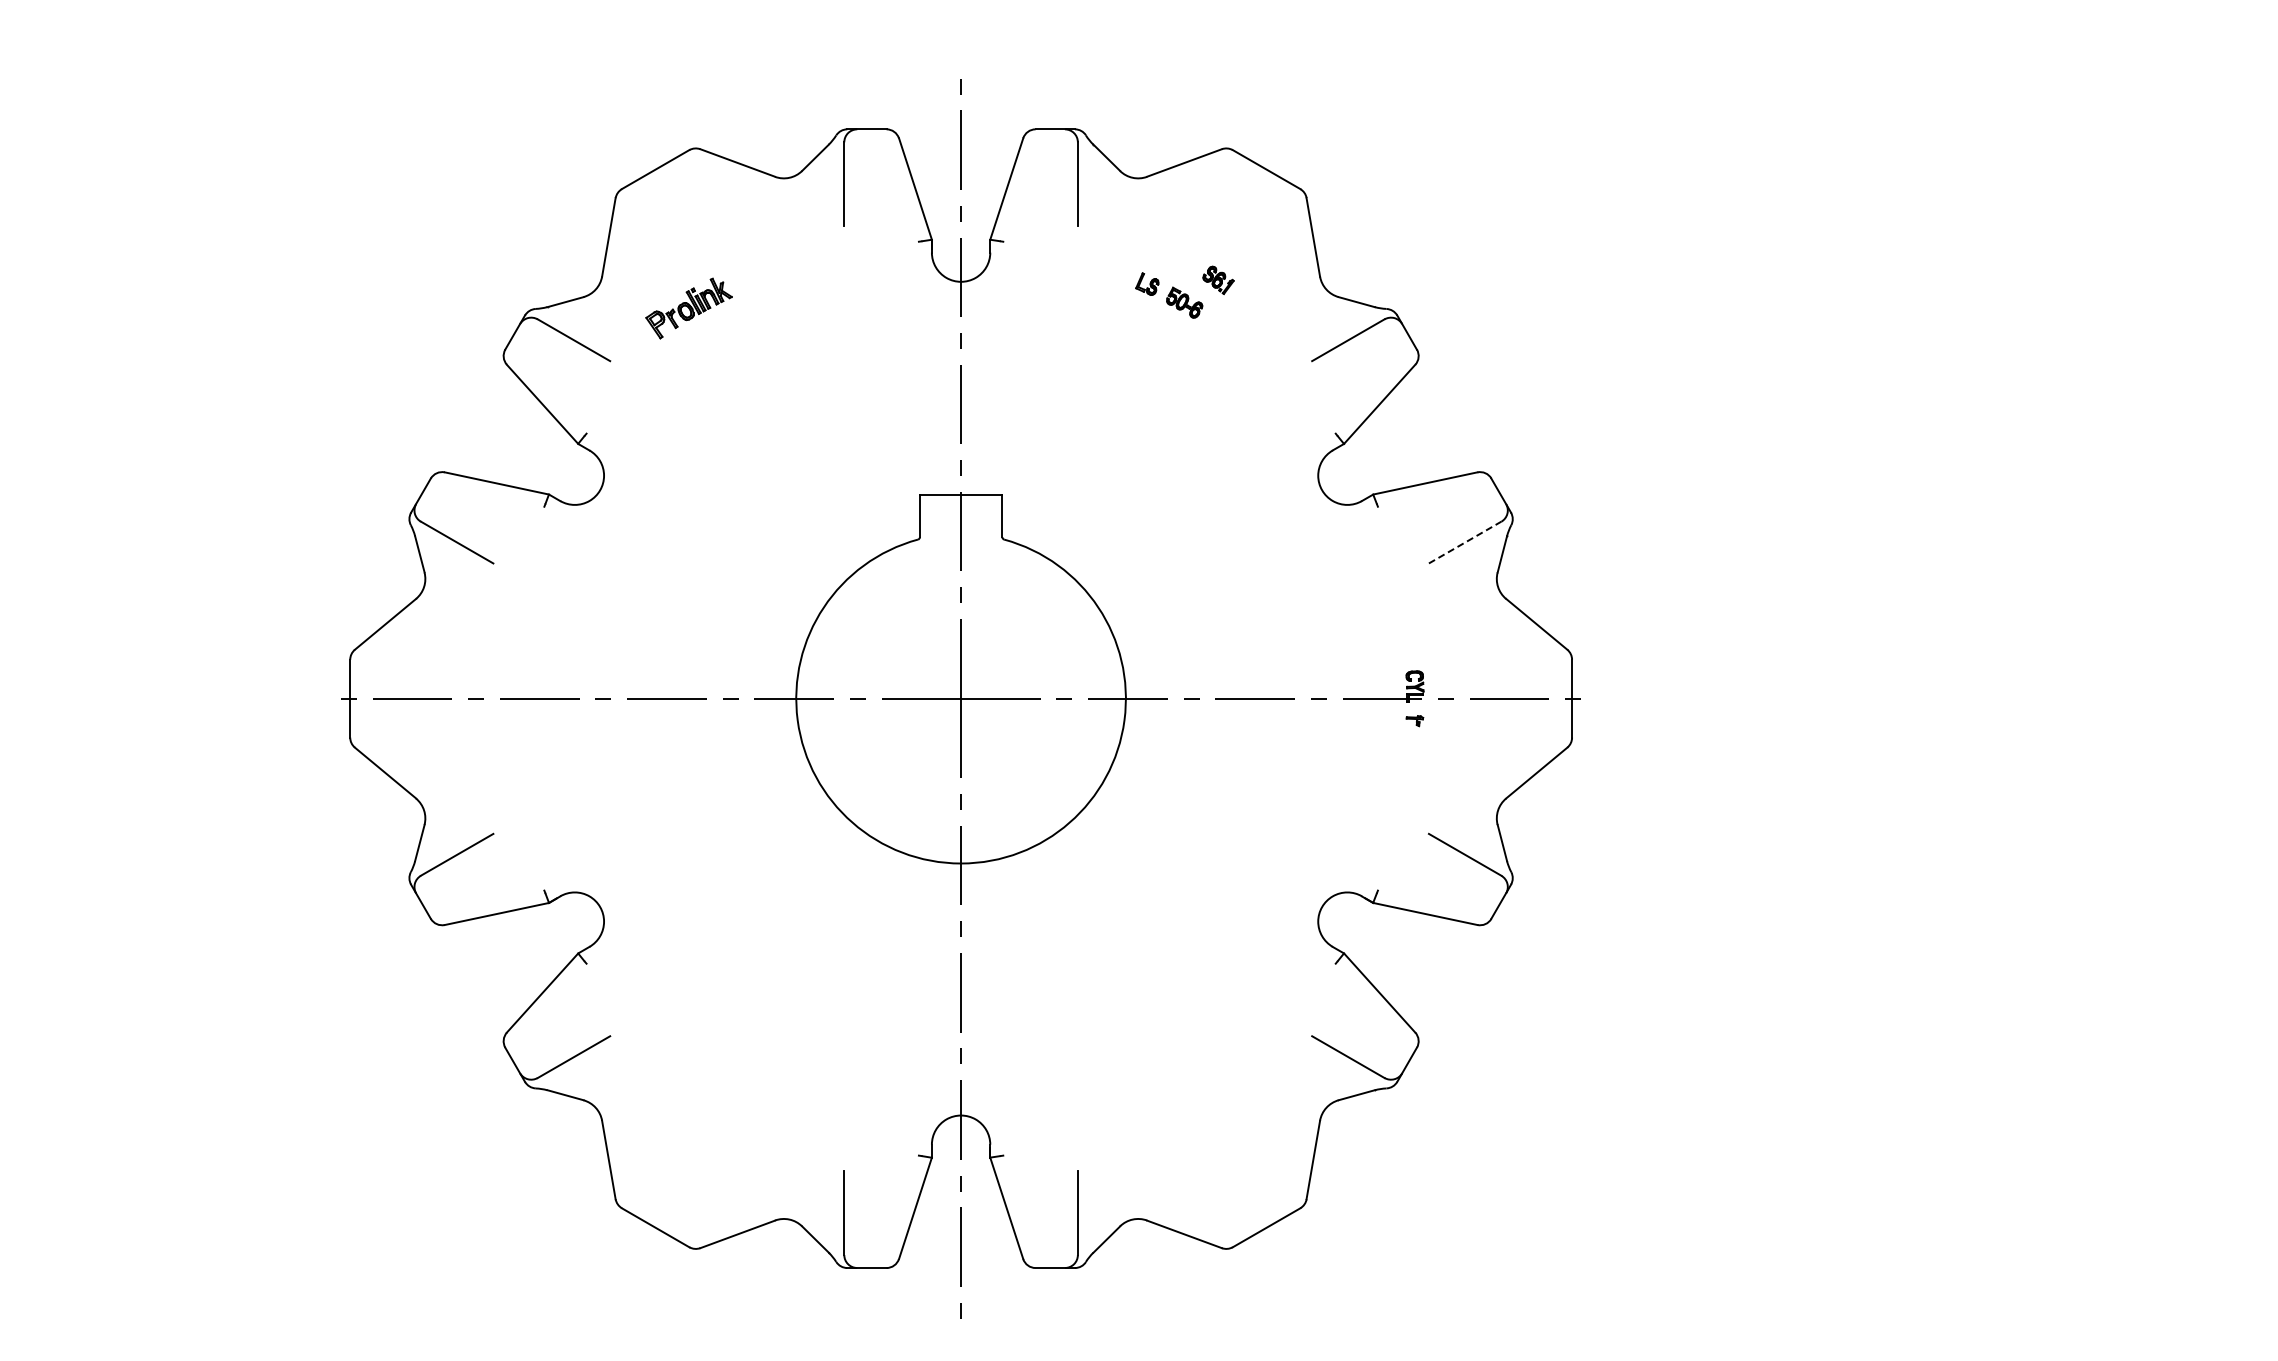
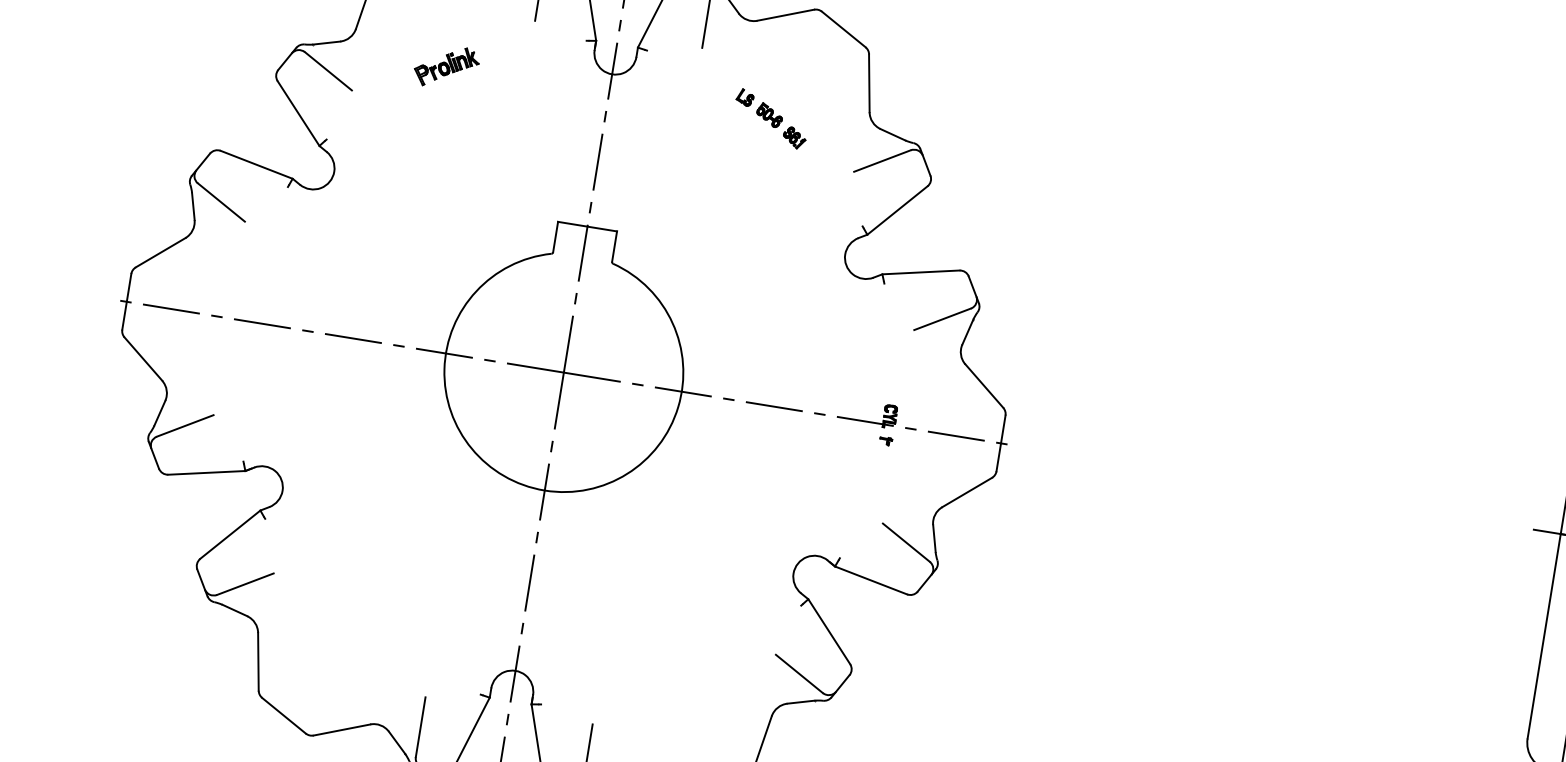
part: (1218, 280) -> (794, 138), moved
part: (688, 308) -> (446, 67), moved
line: (1465, 542) -> (942, 319), dashed -> solid

